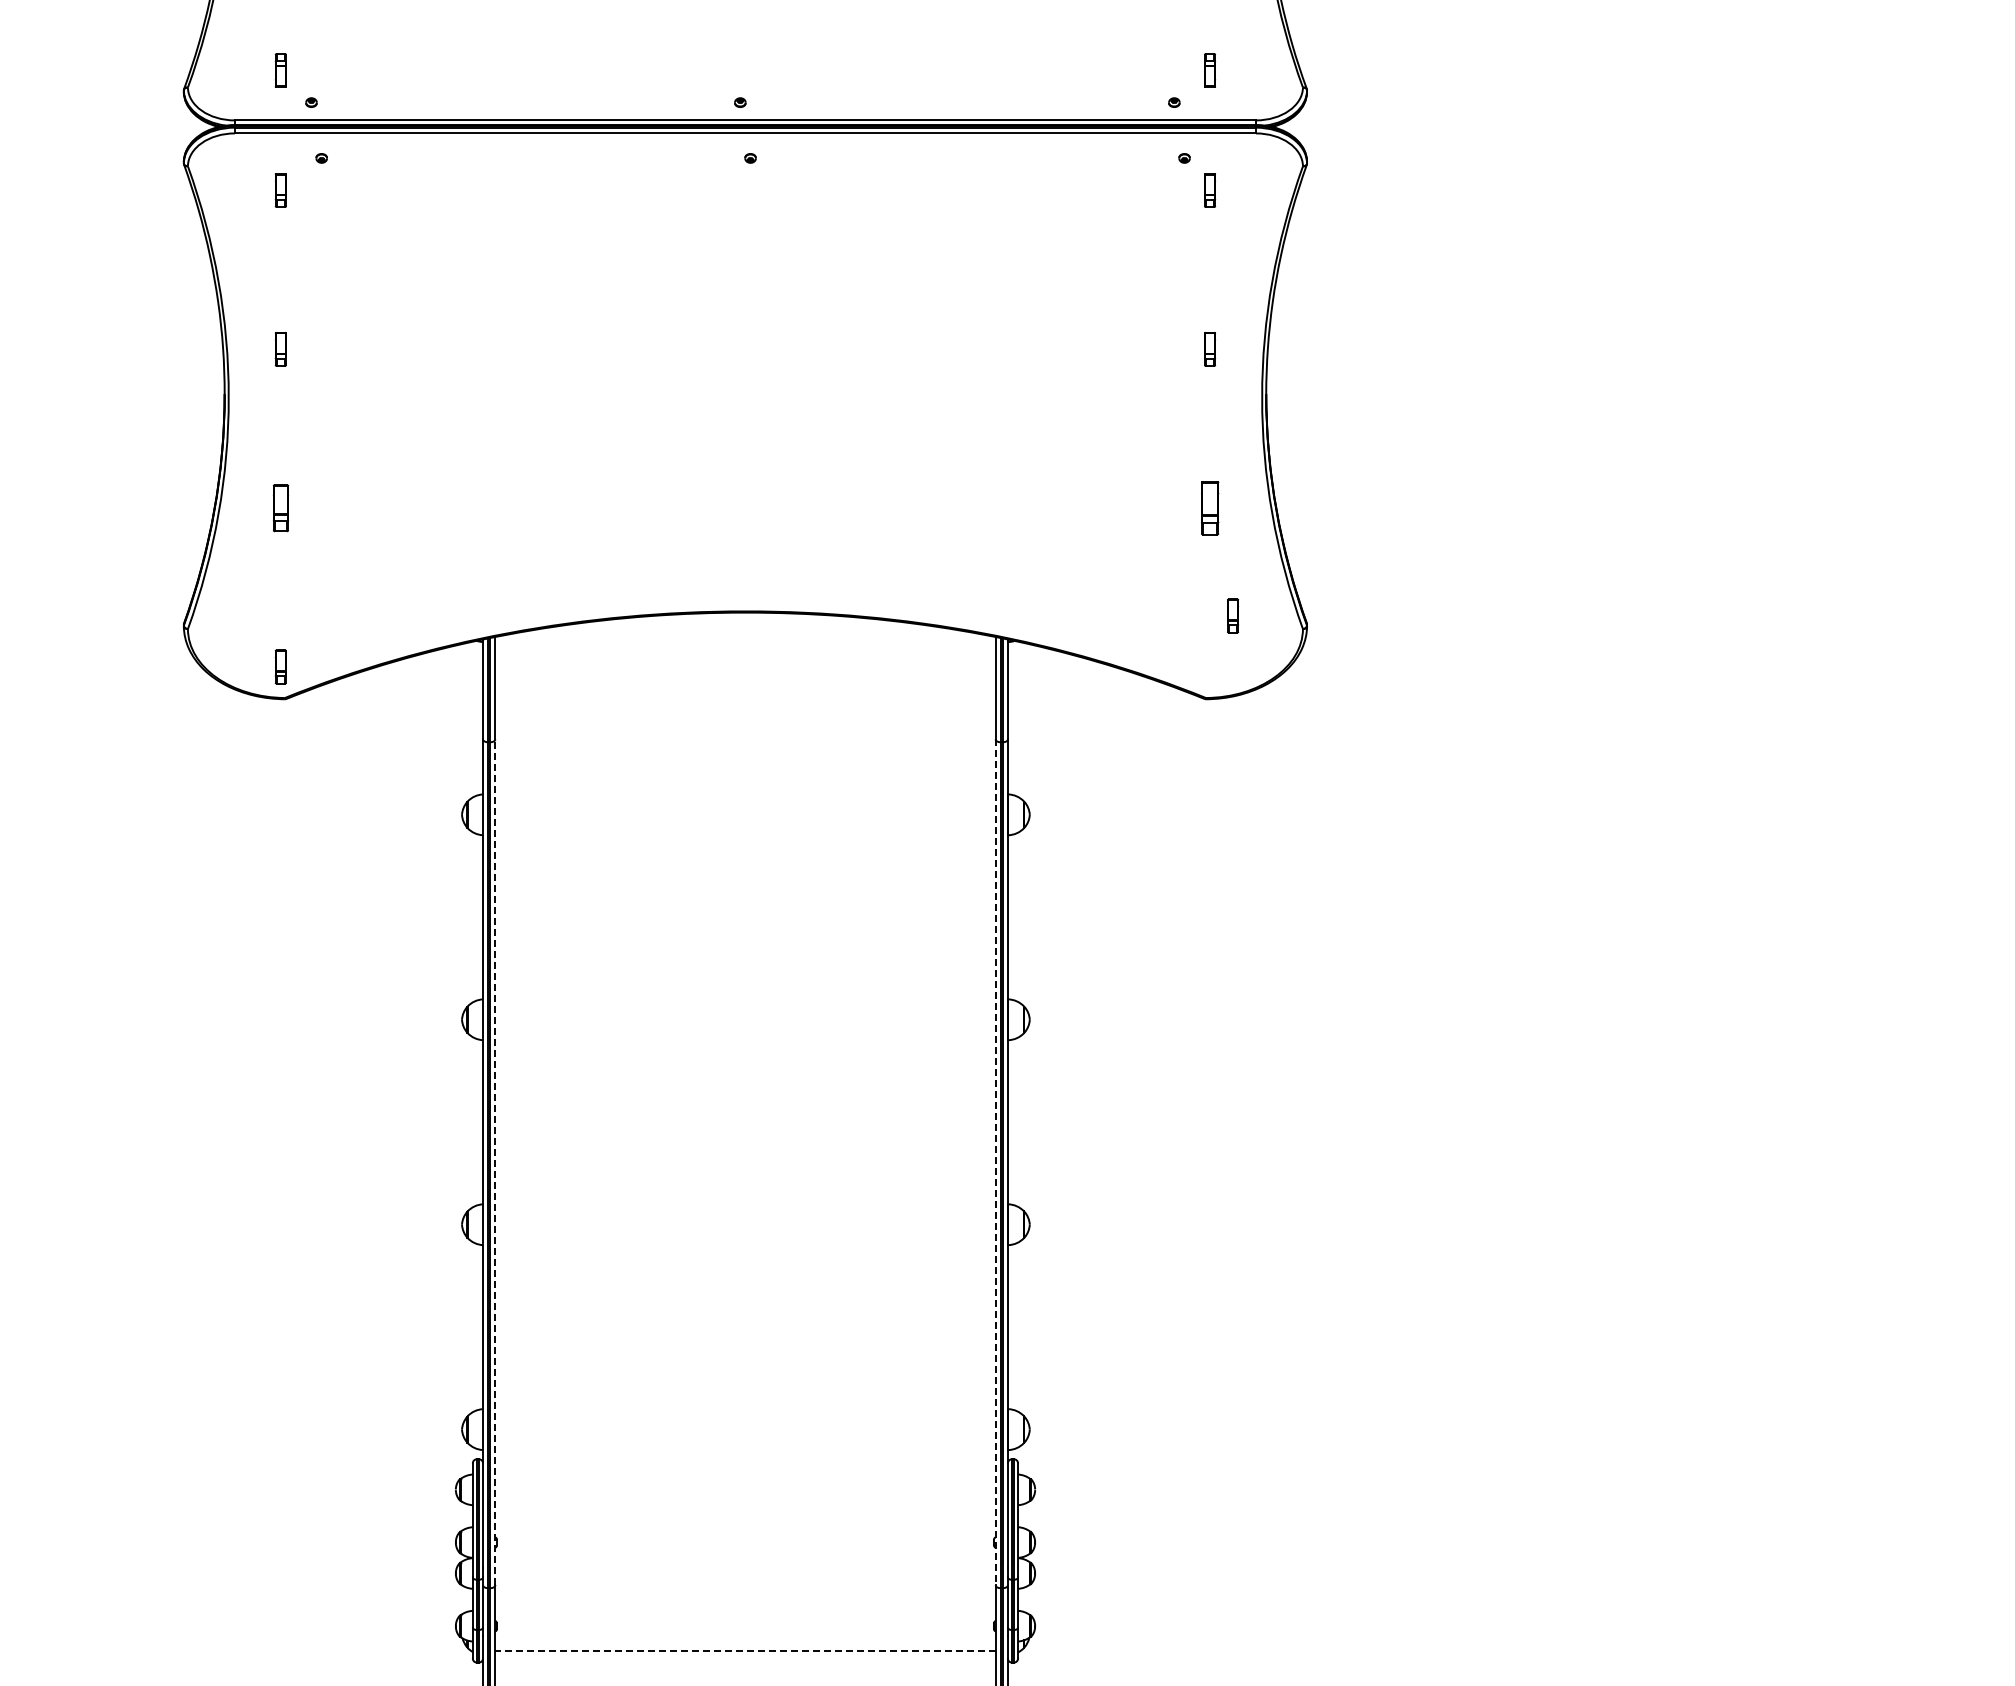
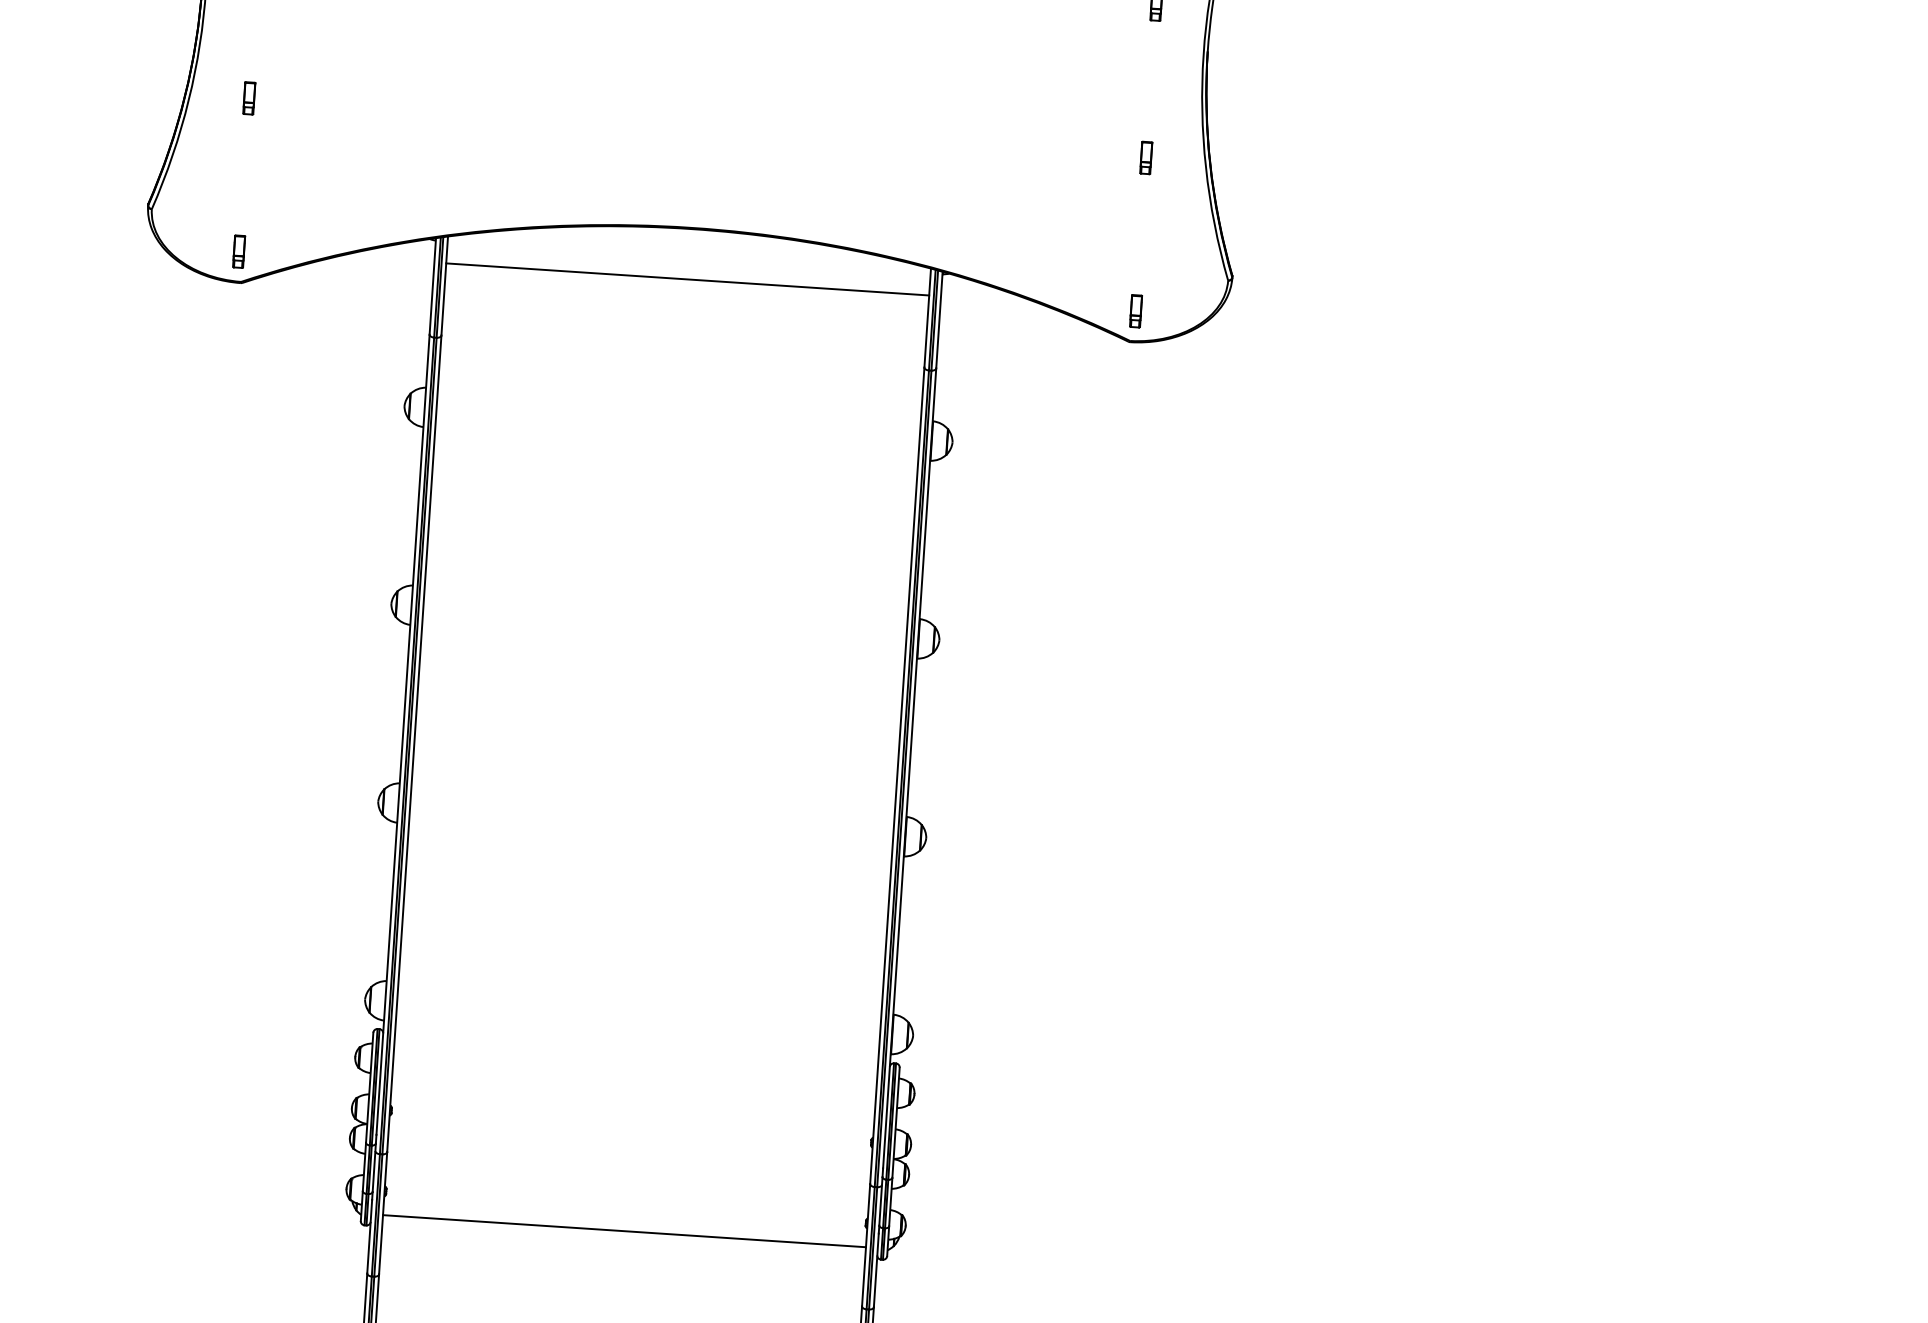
part: (280, 507) -> (249, 97), size x0.71
part: (1209, 507) -> (1145, 157), size x0.62
part: (1232, 615) -> (1135, 310), moved
line: (745, 664) -> (687, 279), added
line: (495, 1162) -> (414, 743), dashed -> solid
line: (995, 1162) -> (897, 775), dashed -> solid
line: (744, 1650) -> (623, 1230), dashed -> solid

